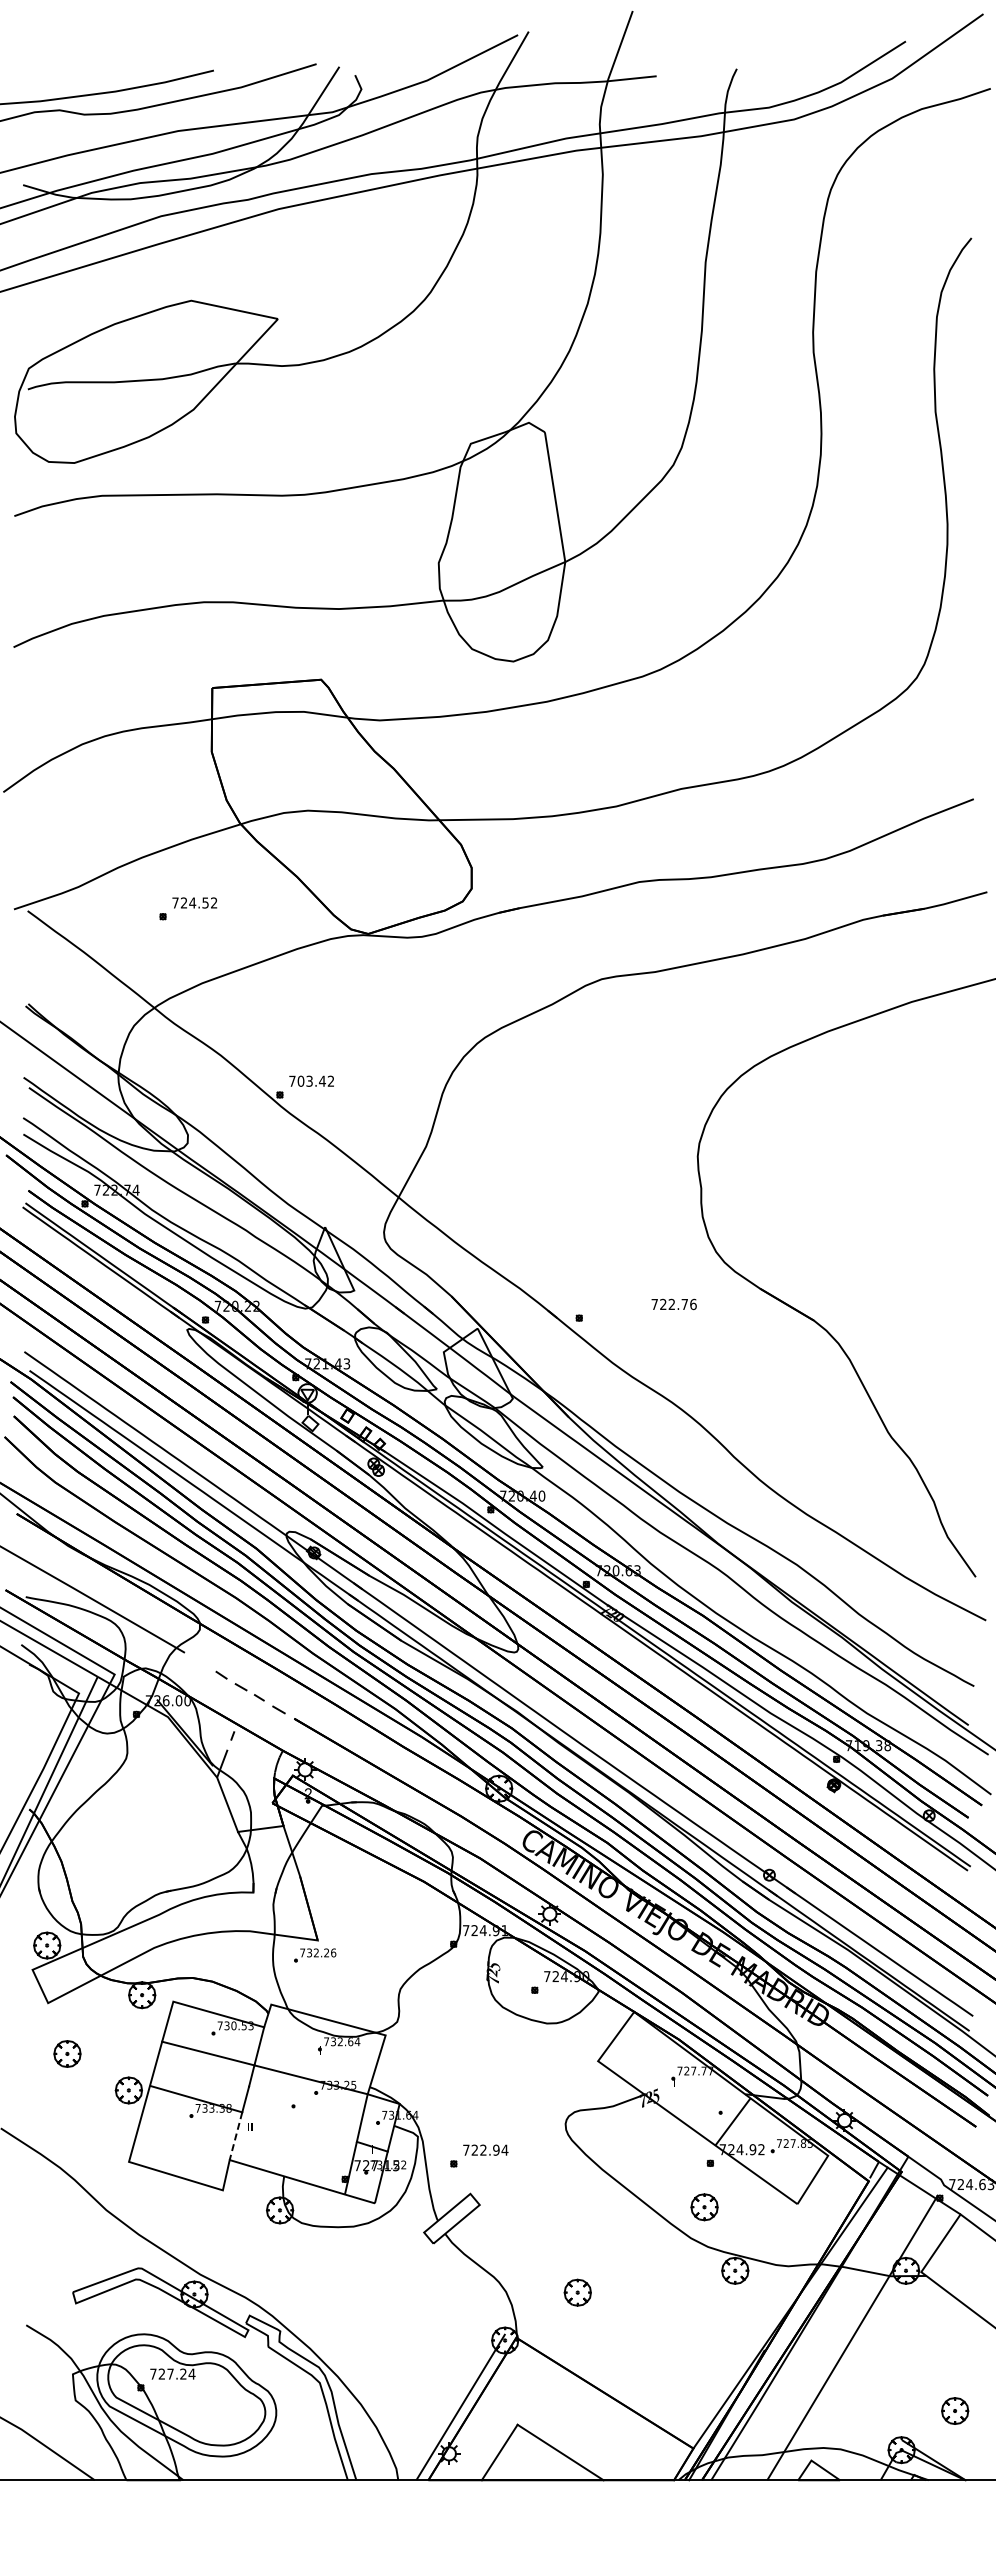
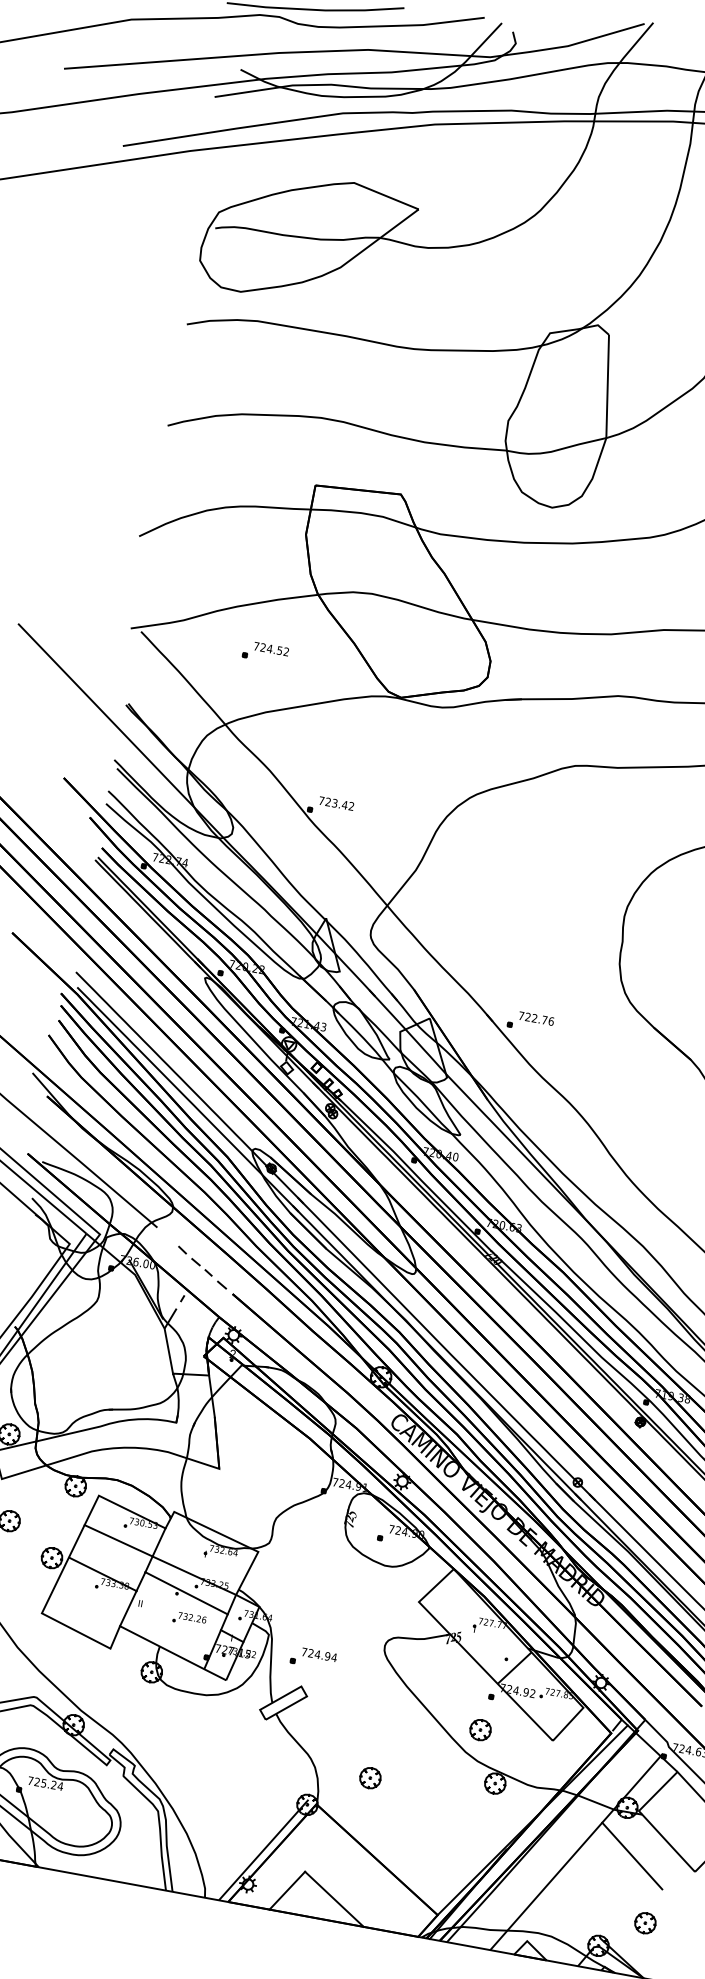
text: (300, 1080) -> (328, 801), 703.42 -> 723.42
text: (673, 1304) -> (535, 1018), moved
part: (315, 1955) -> (189, 1619), moved
line: (305, 2103) -> (186, 1593), added
line: (236, 2136) -> (128, 1608), dashed -> solid
text: (483, 2149) -> (317, 1654), 722.94 -> 724.94
line: (923, 2329) -> (632, 1855), added
text: (170, 2373) -> (43, 1782), 727.24 -> 725.24

